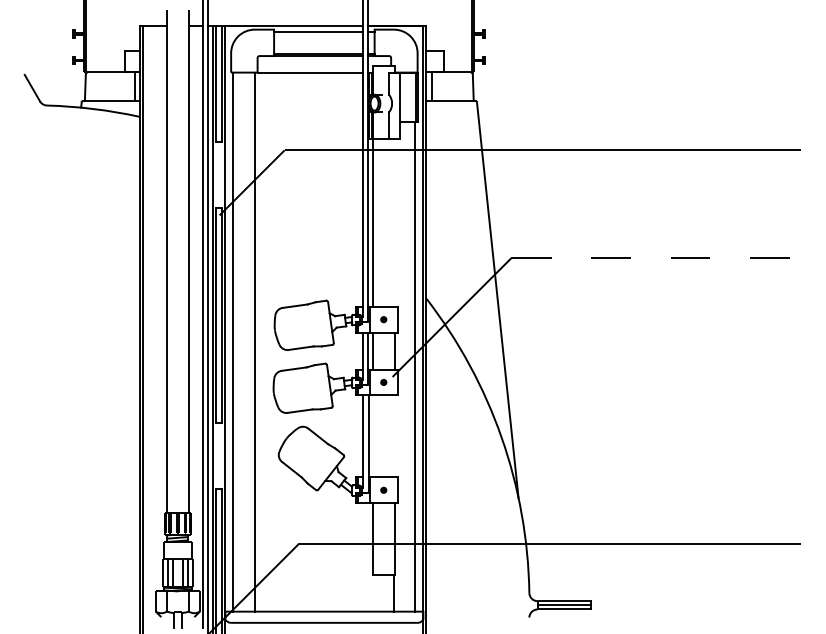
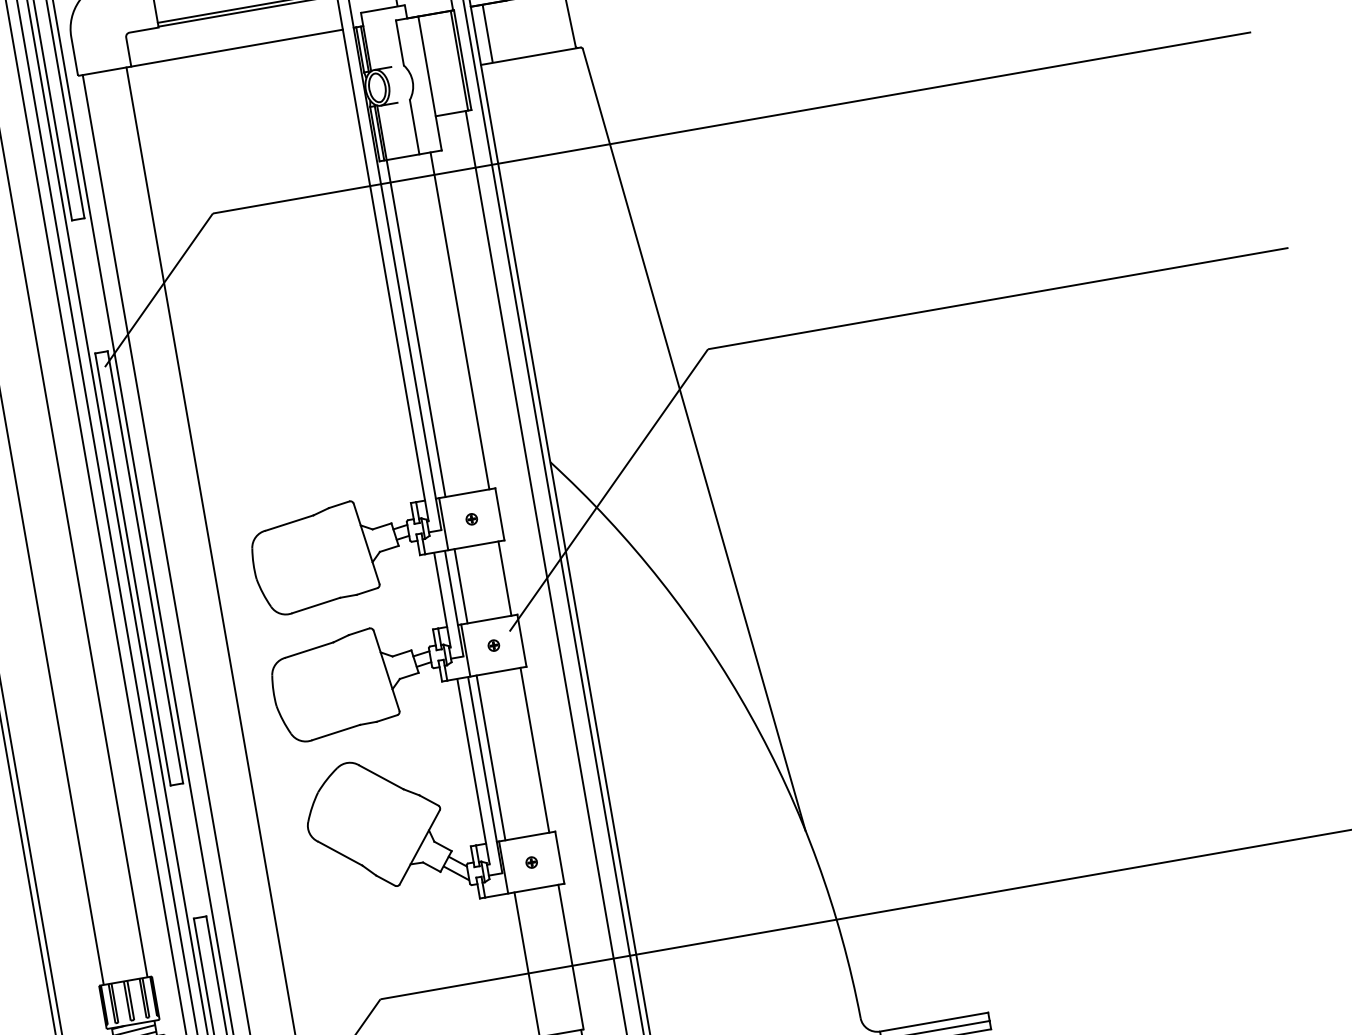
line: (394, 222) -> (459, 320), added
line: (656, 257) -> (998, 298), dashed -> solid
line: (372, 436) -> (490, 758), added
line: (394, 436) -> (534, 750), added

